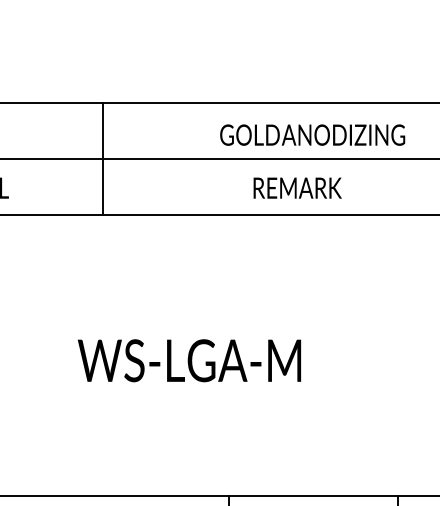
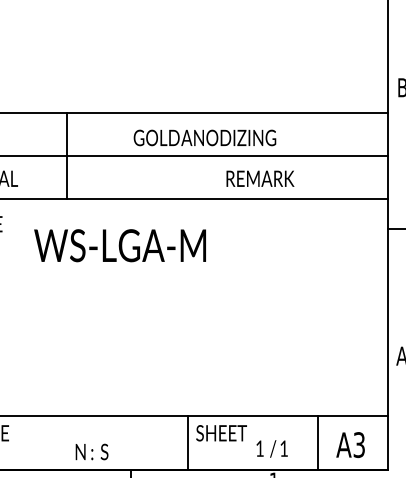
text: (312, 134) -> (204, 137), moved
line: (102, 157) -> (67, 155), moved
text: (297, 187) -> (260, 178), moved
text: (188, 360) -> (119, 245), moved

